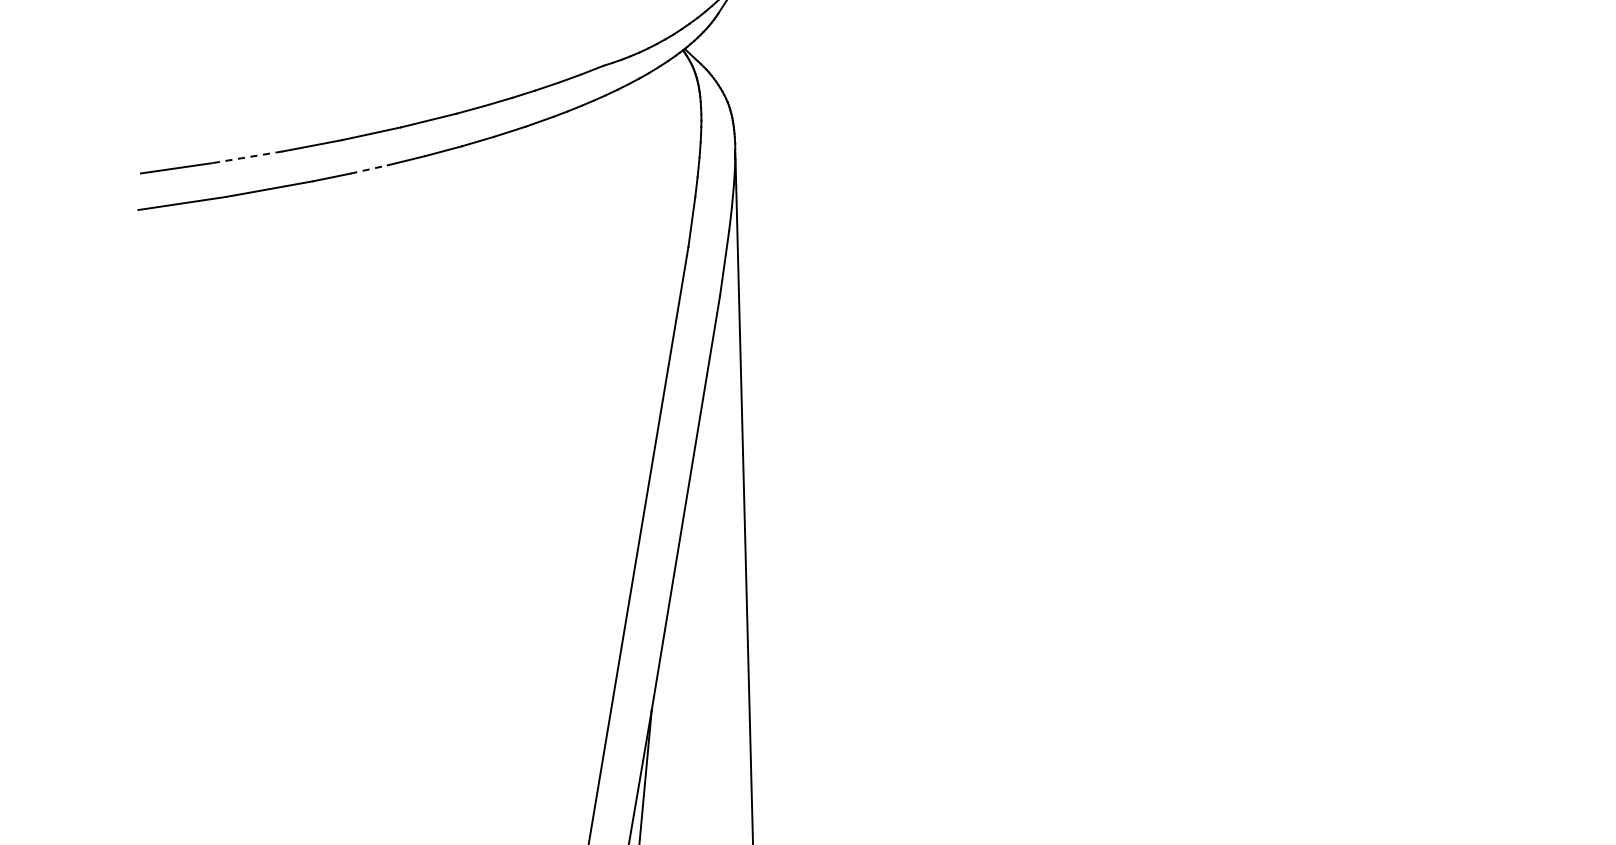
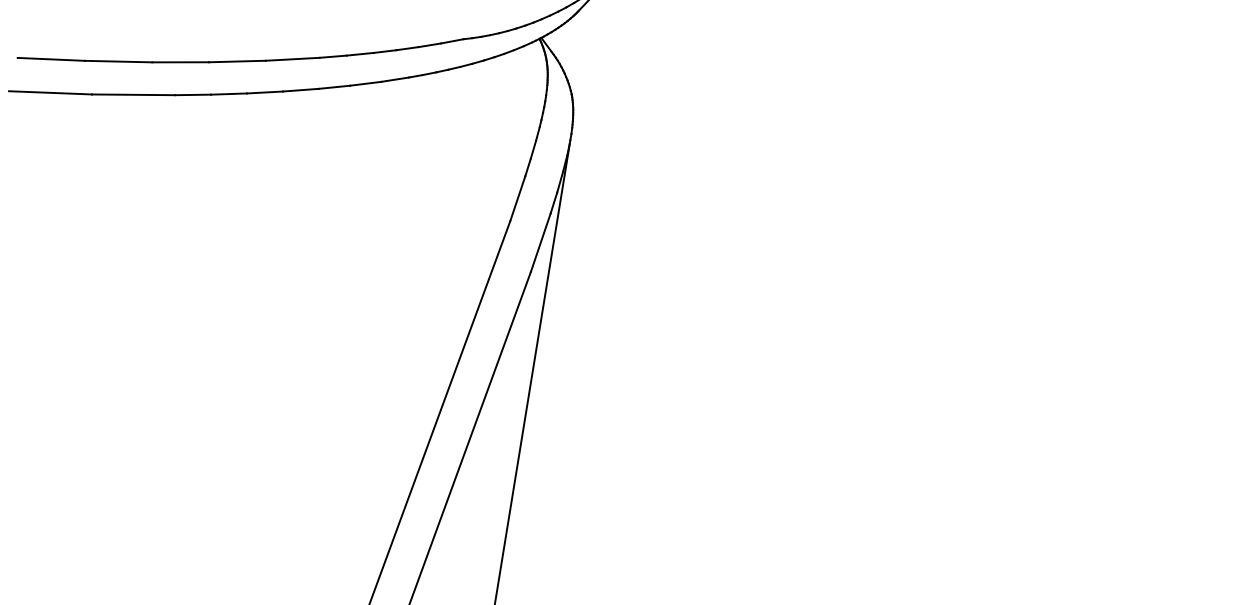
line: (247, 157) -> (118, 61), dashed -> solid
line: (369, 169) -> (229, 94), dashed -> solid

